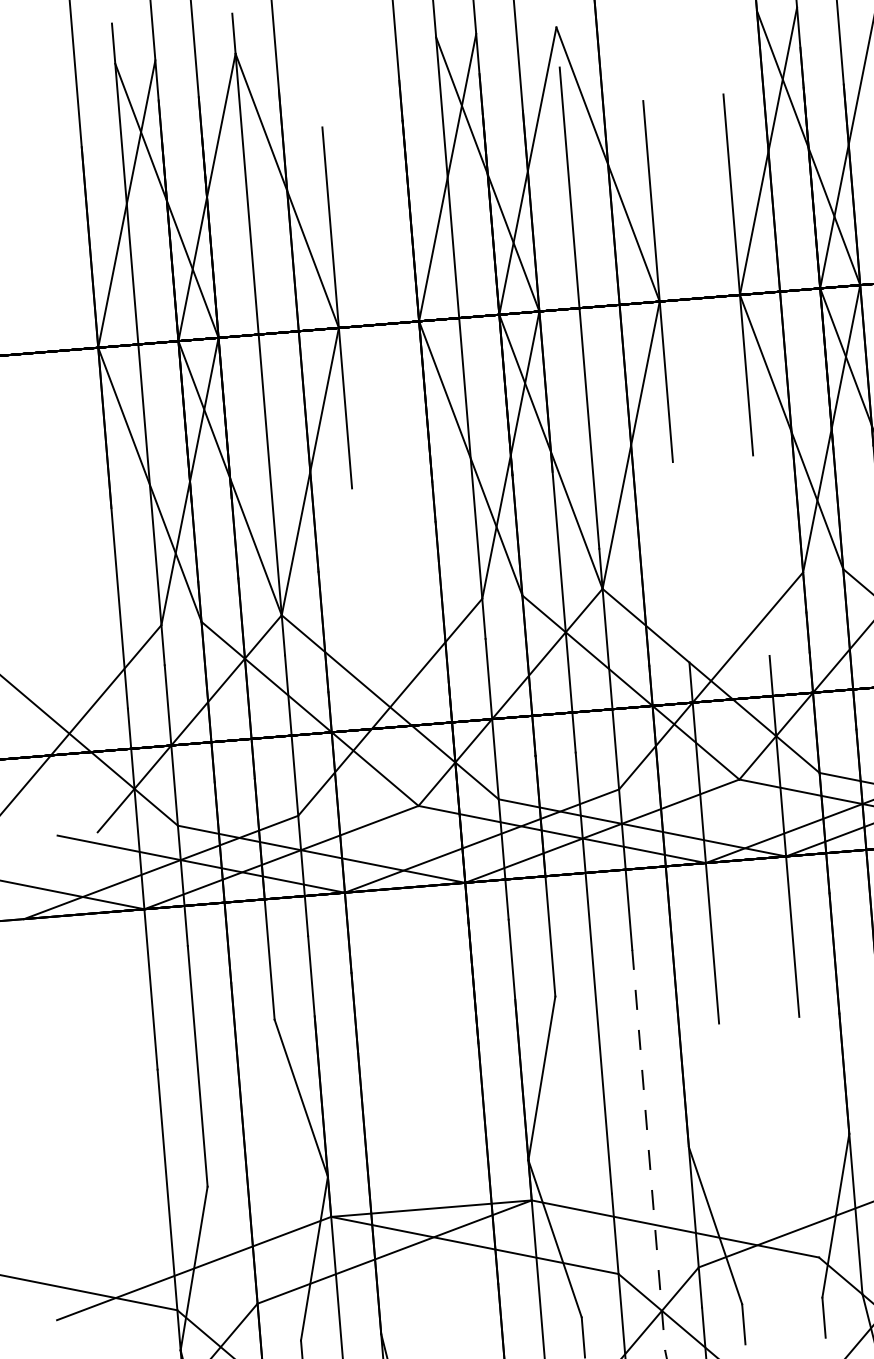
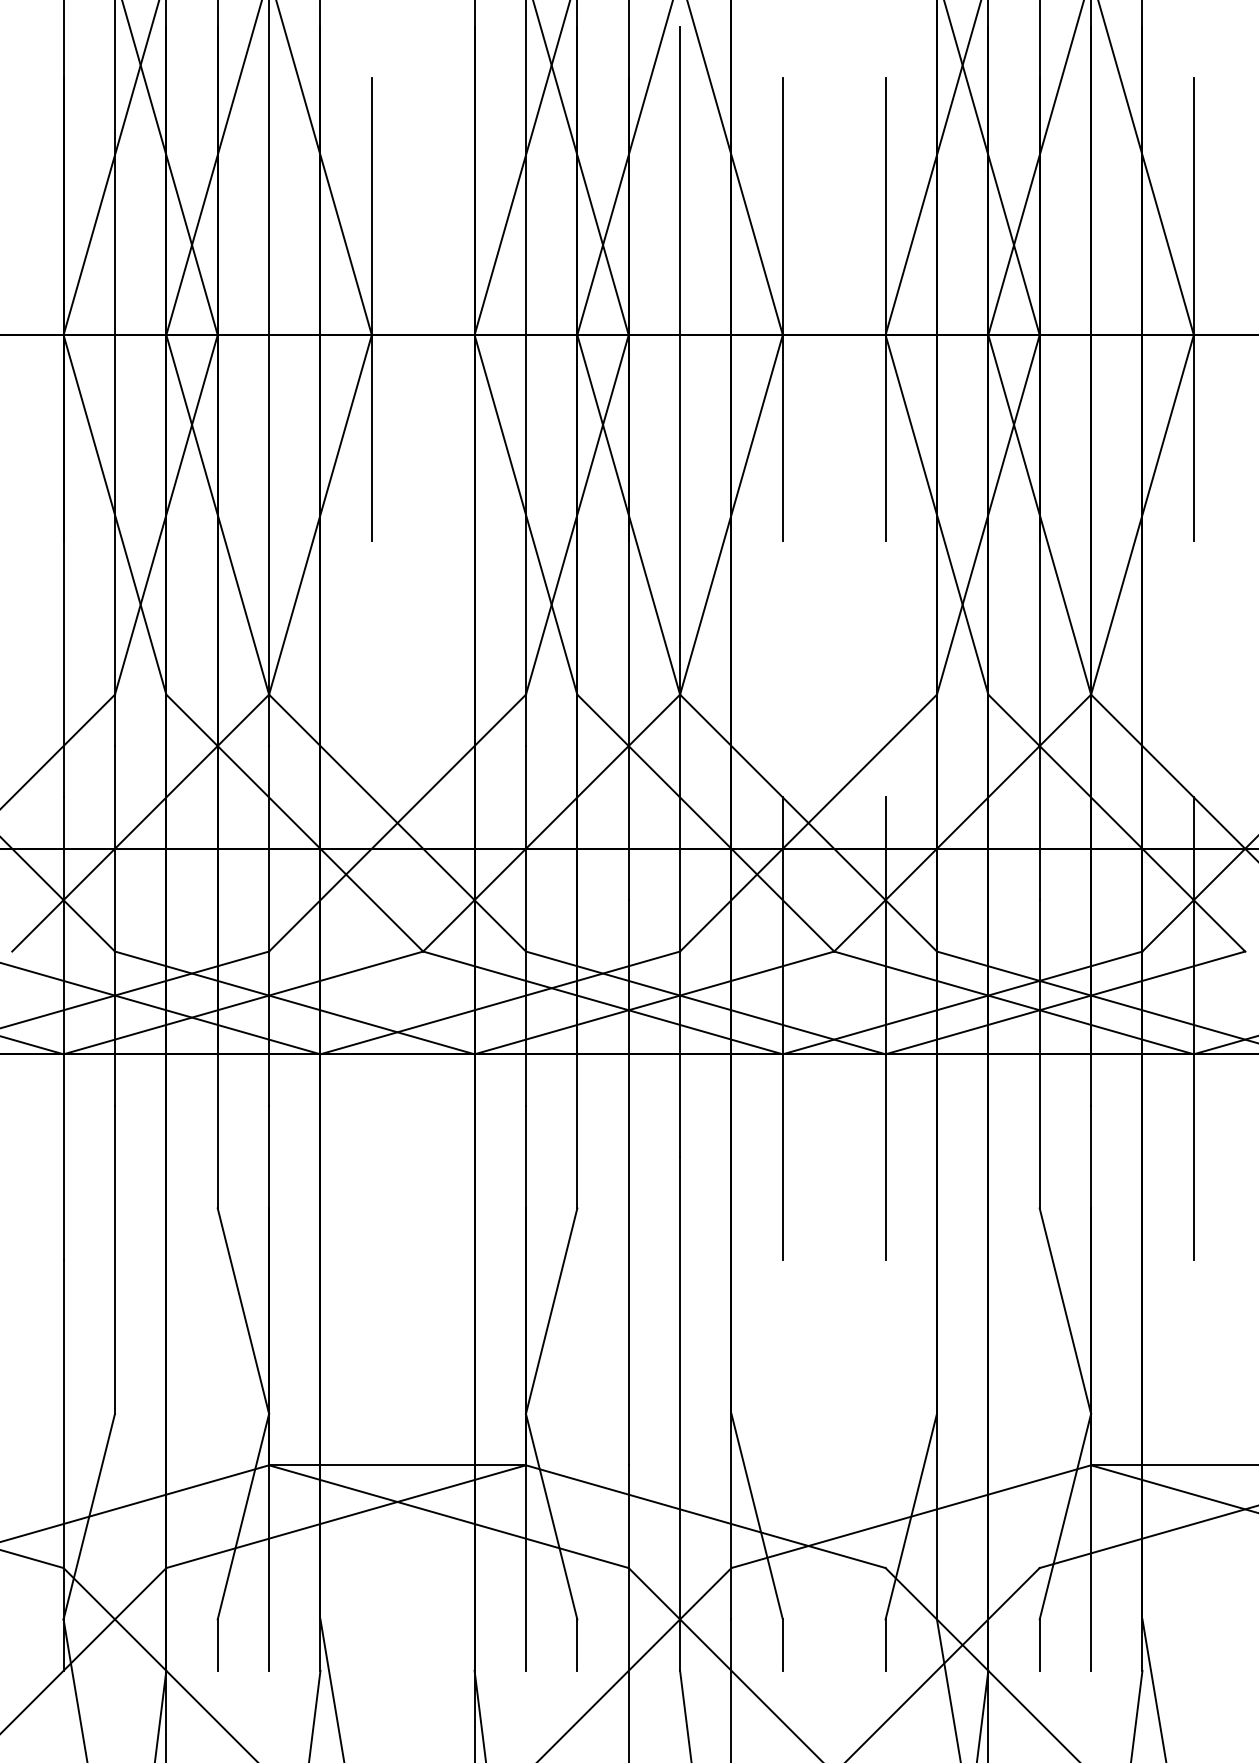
line: (649, 1150) -> (680, 1413), dashed -> solid

